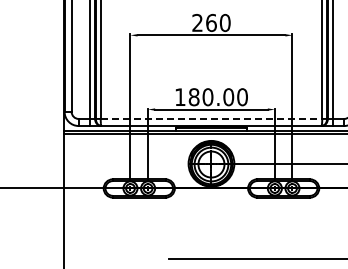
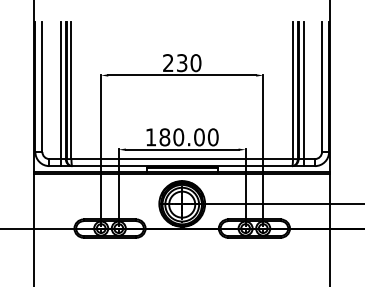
text: (210, 23) -> (181, 63), 260 -> 230
line: (211, 119) -> (182, 159), dashed -> solid

